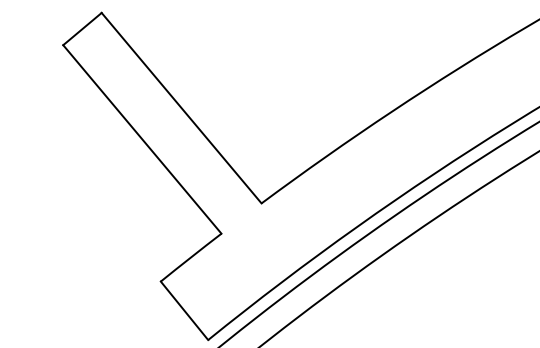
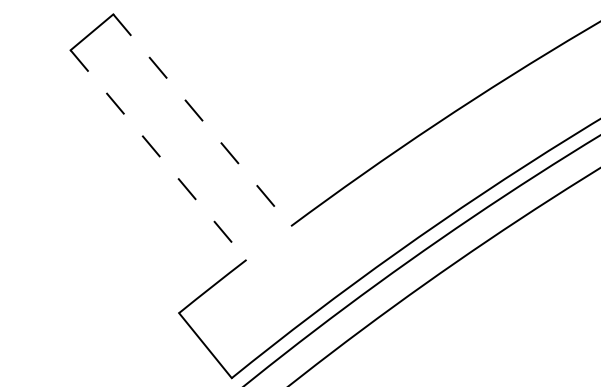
line: (181, 108) -> (202, 120), solid -> dashed
line: (142, 139) -> (158, 155), solid -> dashed

